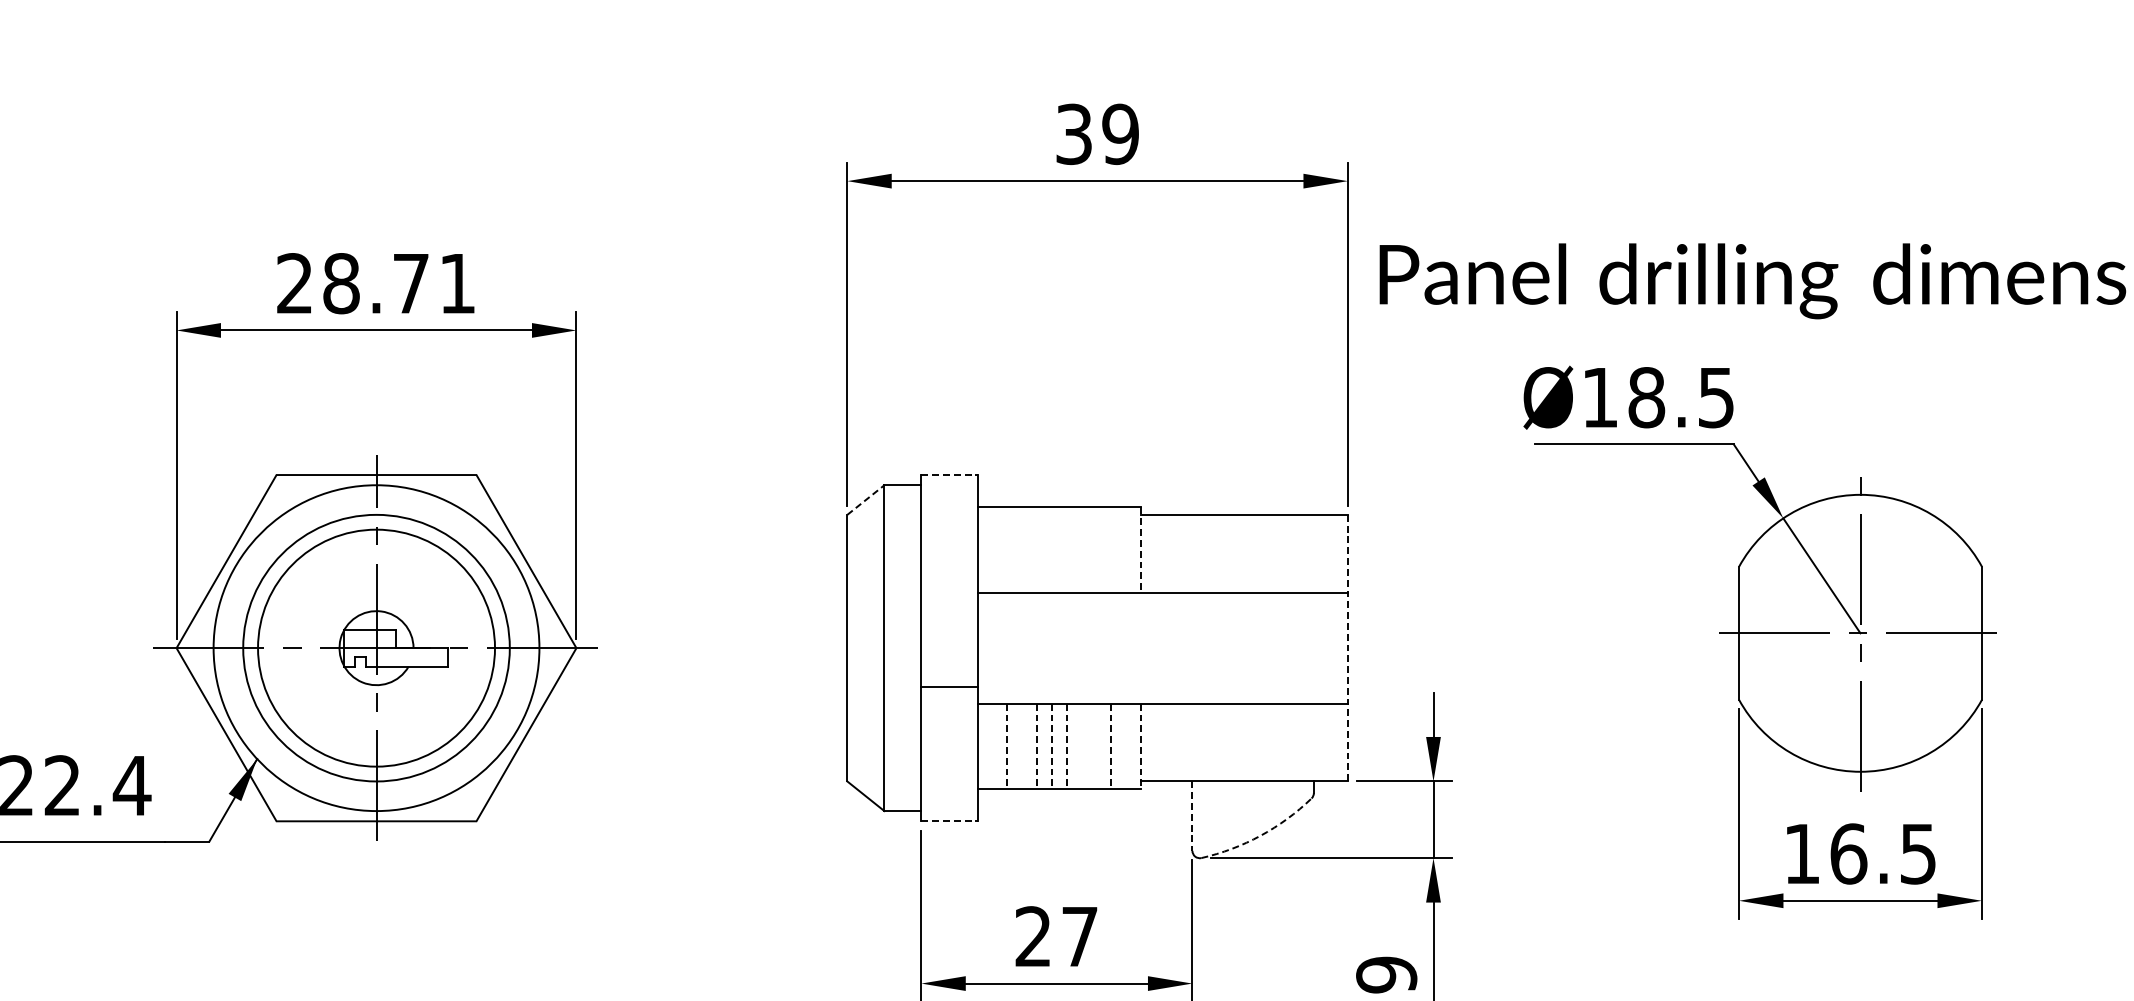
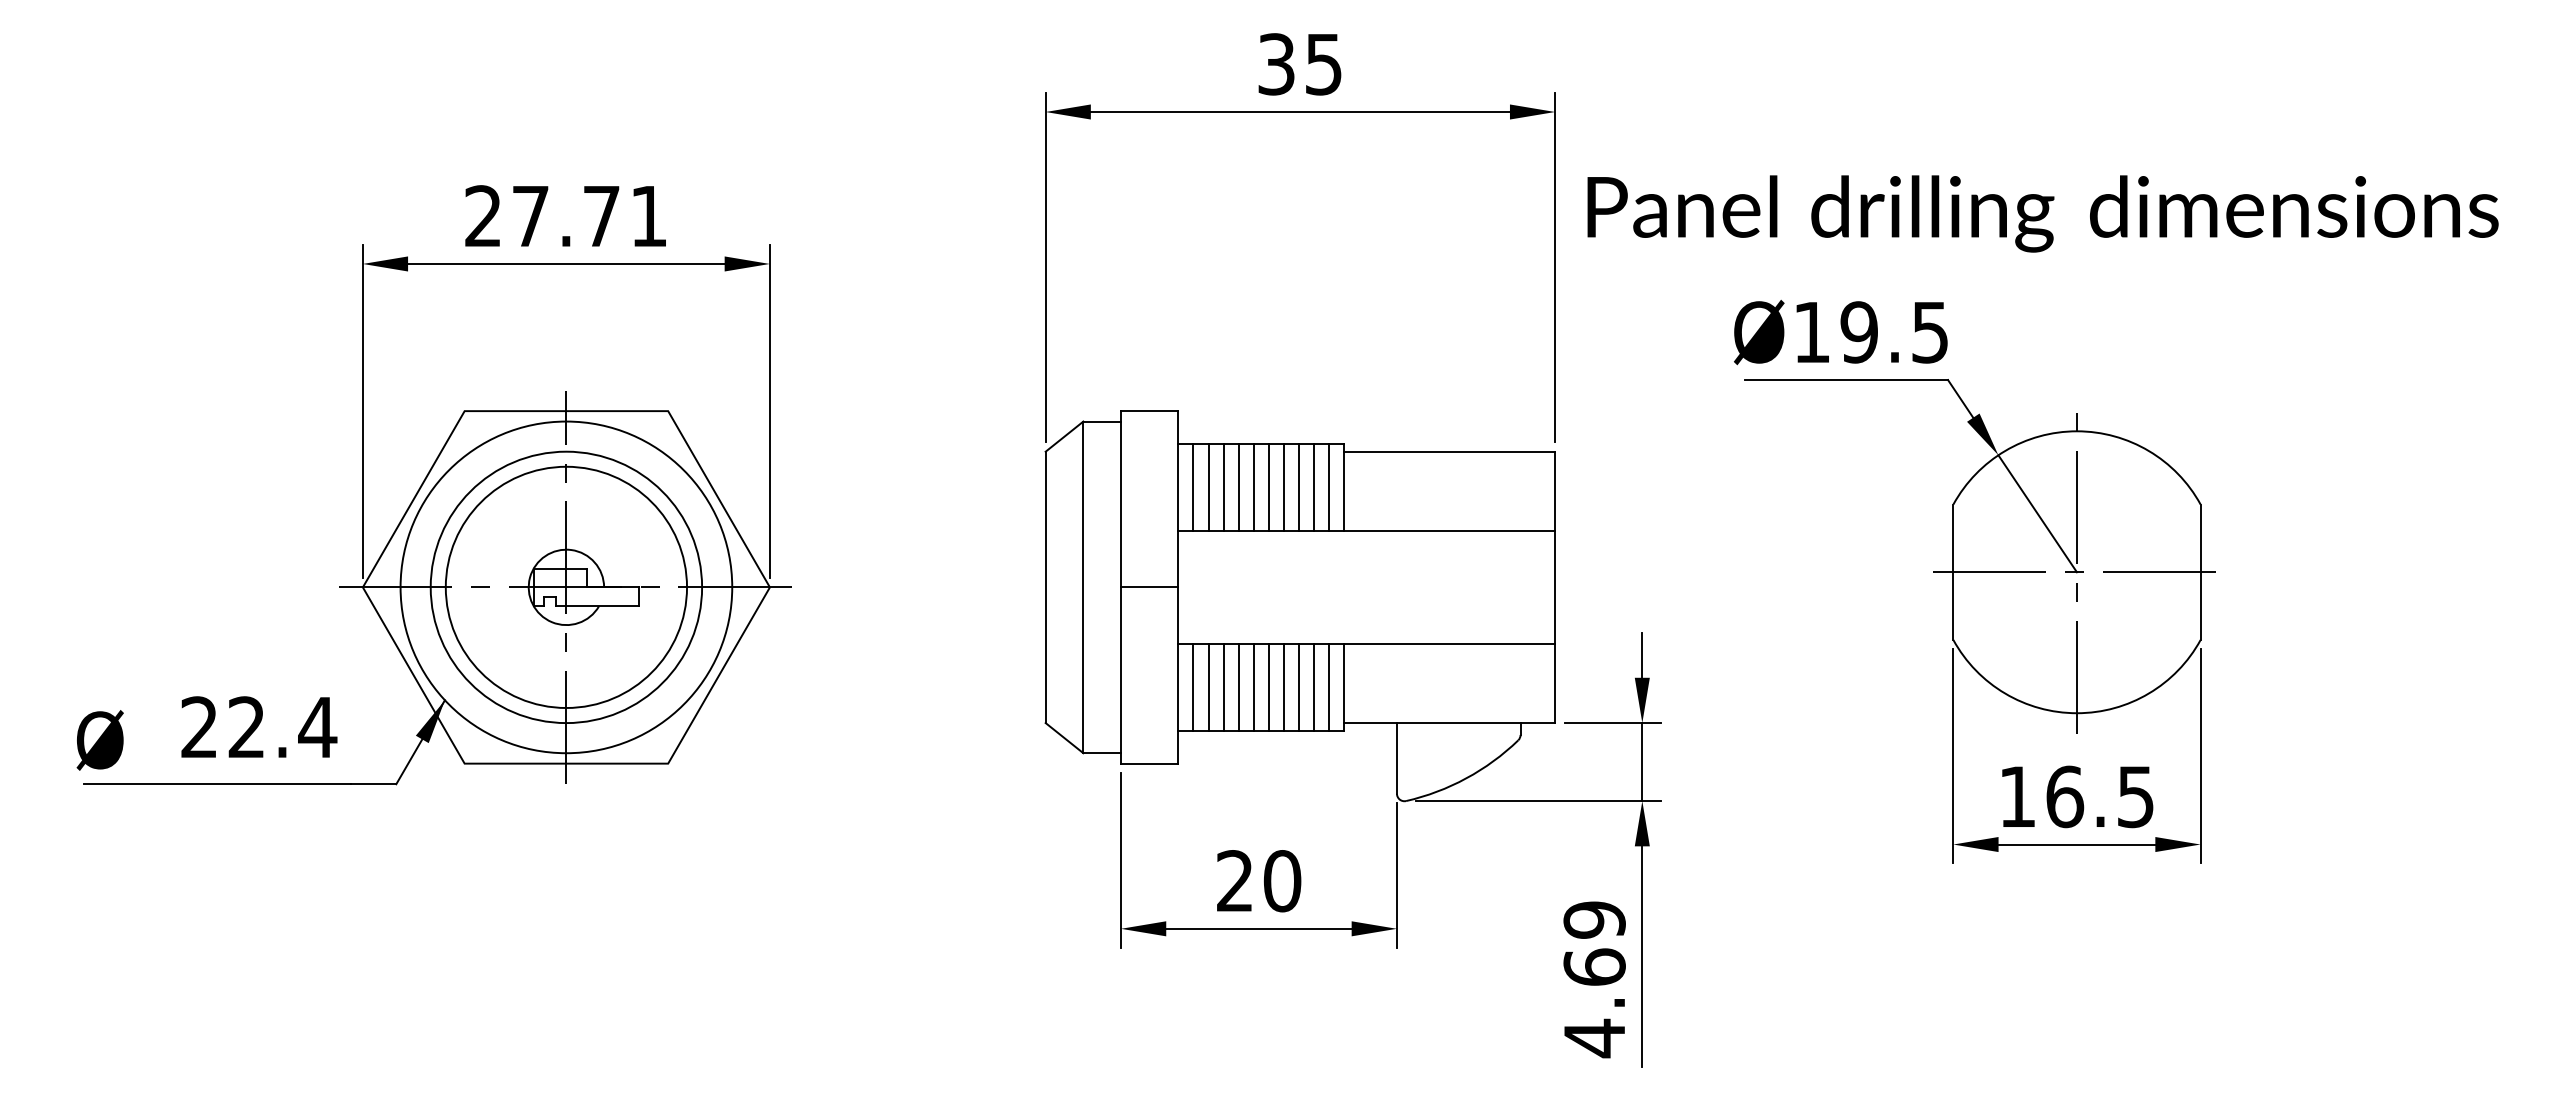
text: (1120, 134) -> (1323, 64), 39 -> 35
text: (341, 283) -> (530, 216), 28.71 -> 27.71
text: (1646, 397) -> (1859, 332), Ø18.5 -> Ø19.5
line: (949, 475) -> (1149, 411), dashed -> solid
line: (865, 499) -> (1064, 436), dashed -> solid
line: (992, 550) -> (1193, 487), added
line: (1007, 550) -> (1208, 487), added
line: (1022, 550) -> (1223, 487), added
line: (1036, 550) -> (1238, 487), added
line: (1051, 550) -> (1253, 487), added
line: (1066, 550) -> (1268, 487), added
line: (1080, 550) -> (1283, 487), added
line: (1095, 550) -> (1298, 487), added
line: (1111, 550) -> (1314, 487), added
line: (1126, 550) -> (1329, 487), added
line: (1140, 551) -> (1344, 488), dashed -> solid
line: (1348, 648) -> (1555, 587), dashed -> solid
line: (949, 687) -> (1149, 587), moved
line: (992, 745) -> (1193, 686), added
line: (1022, 745) -> (1223, 686), added
line: (1080, 745) -> (1283, 686), added
line: (1095, 745) -> (1298, 686), added
line: (1126, 745) -> (1329, 686), added
line: (1007, 746) -> (1208, 687), dashed -> solid
line: (1036, 746) -> (1238, 687), dashed -> solid
line: (1051, 746) -> (1253, 687), dashed -> solid
line: (1066, 746) -> (1268, 687), dashed -> solid
line: (1111, 746) -> (1314, 687), dashed -> solid
line: (1140, 746) -> (1344, 687), dashed -> solid
line: (1192, 816) -> (1396, 758), dashed -> solid
line: (949, 821) -> (1149, 763), dashed -> solid
arc: (1260, 835) -> (1466, 778), dashed -> solid
text: (1080, 937) -> (1282, 881), 27 -> 20

